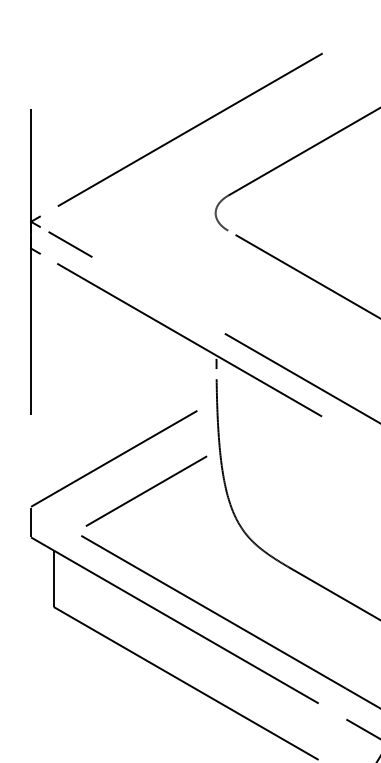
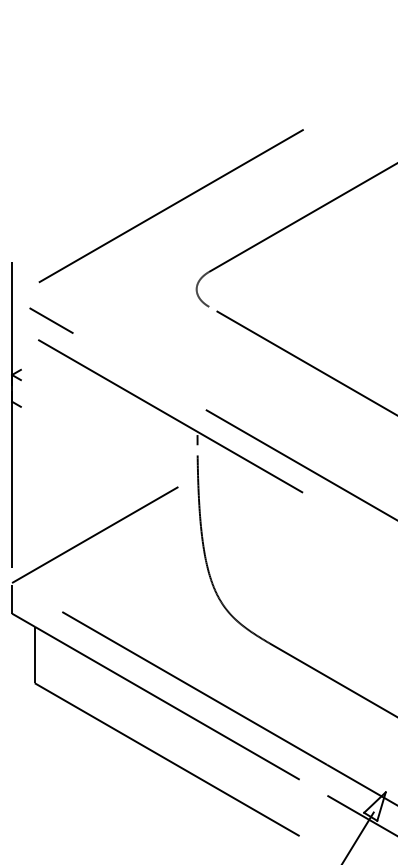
part: (35, 261) -> (16, 414), moved
line: (146, 490) -> (127, 566), removed

